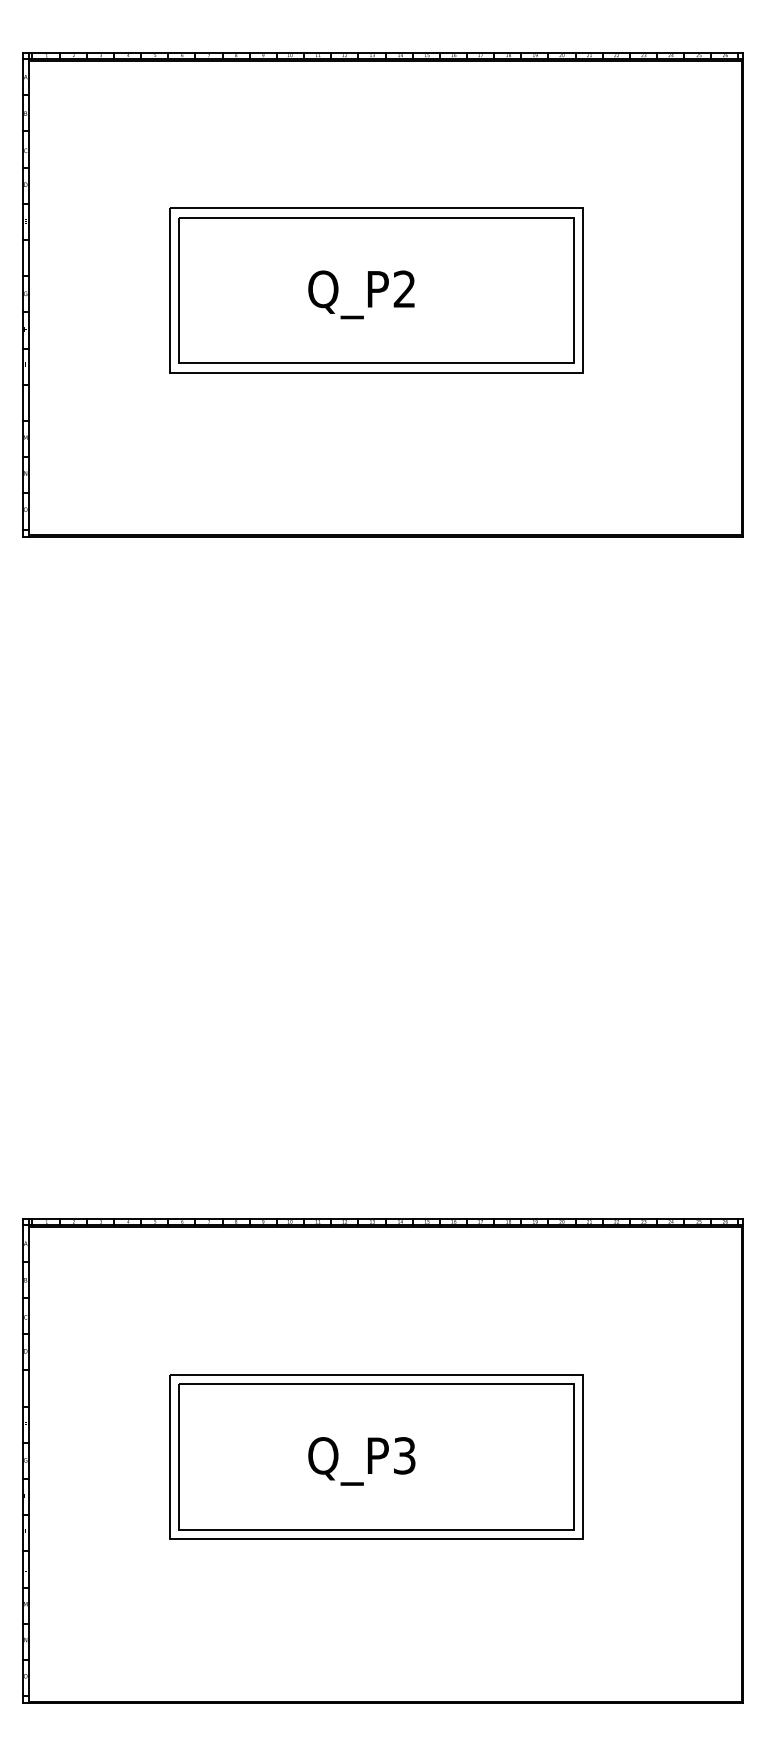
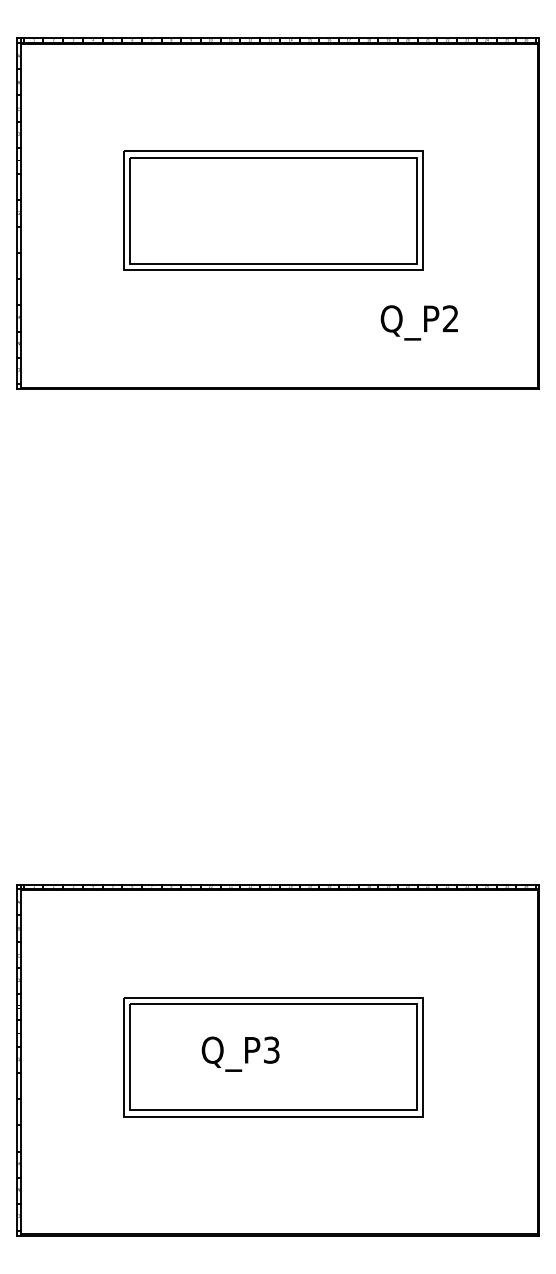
text: (360, 294) -> (418, 322), moved
text: (361, 1460) -> (240, 1053), moved

